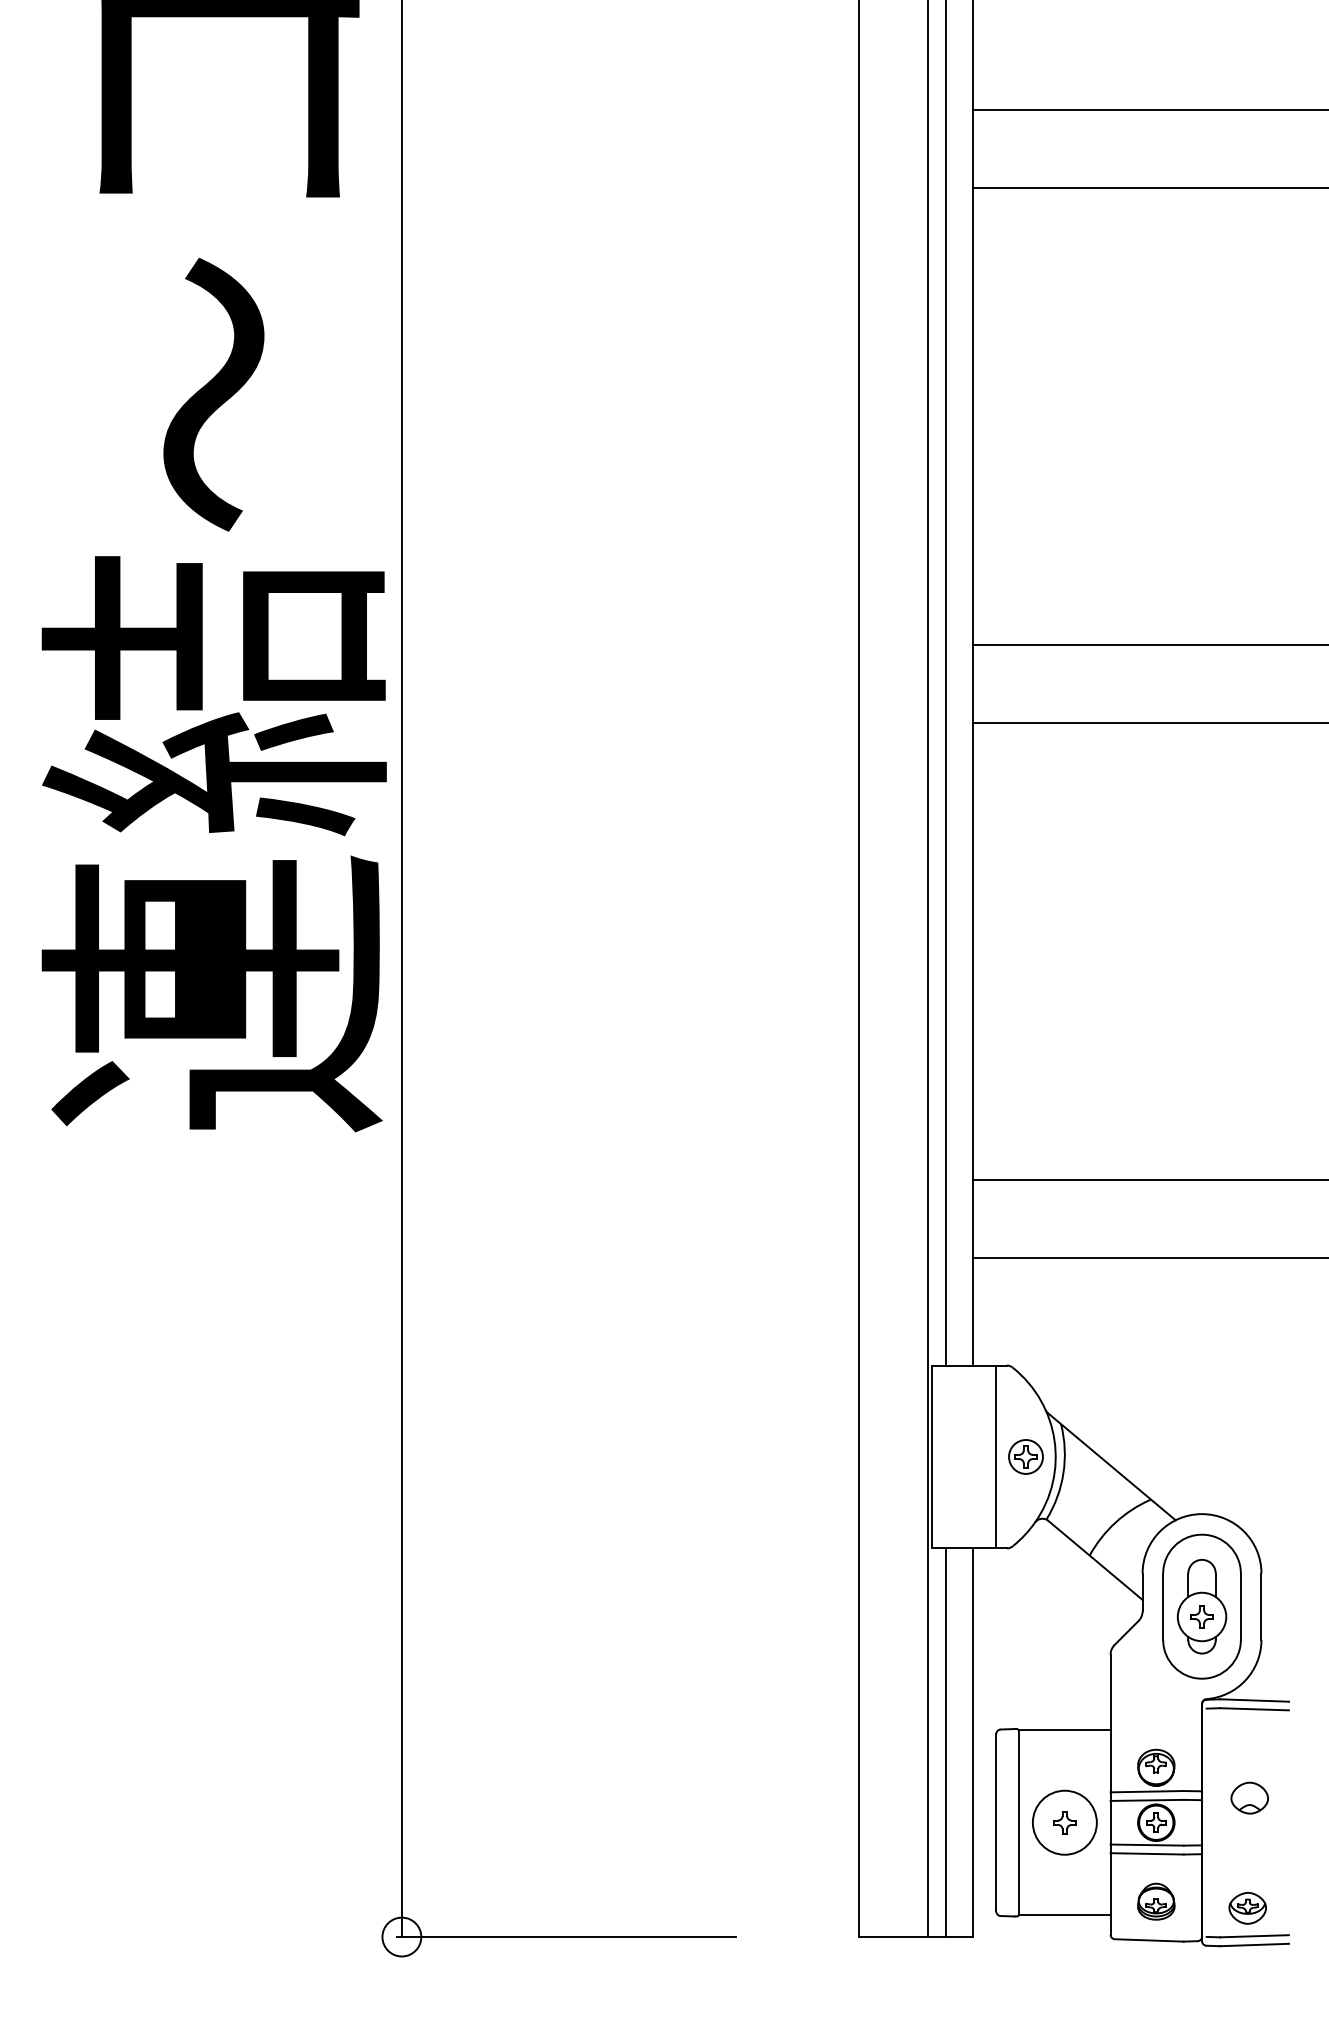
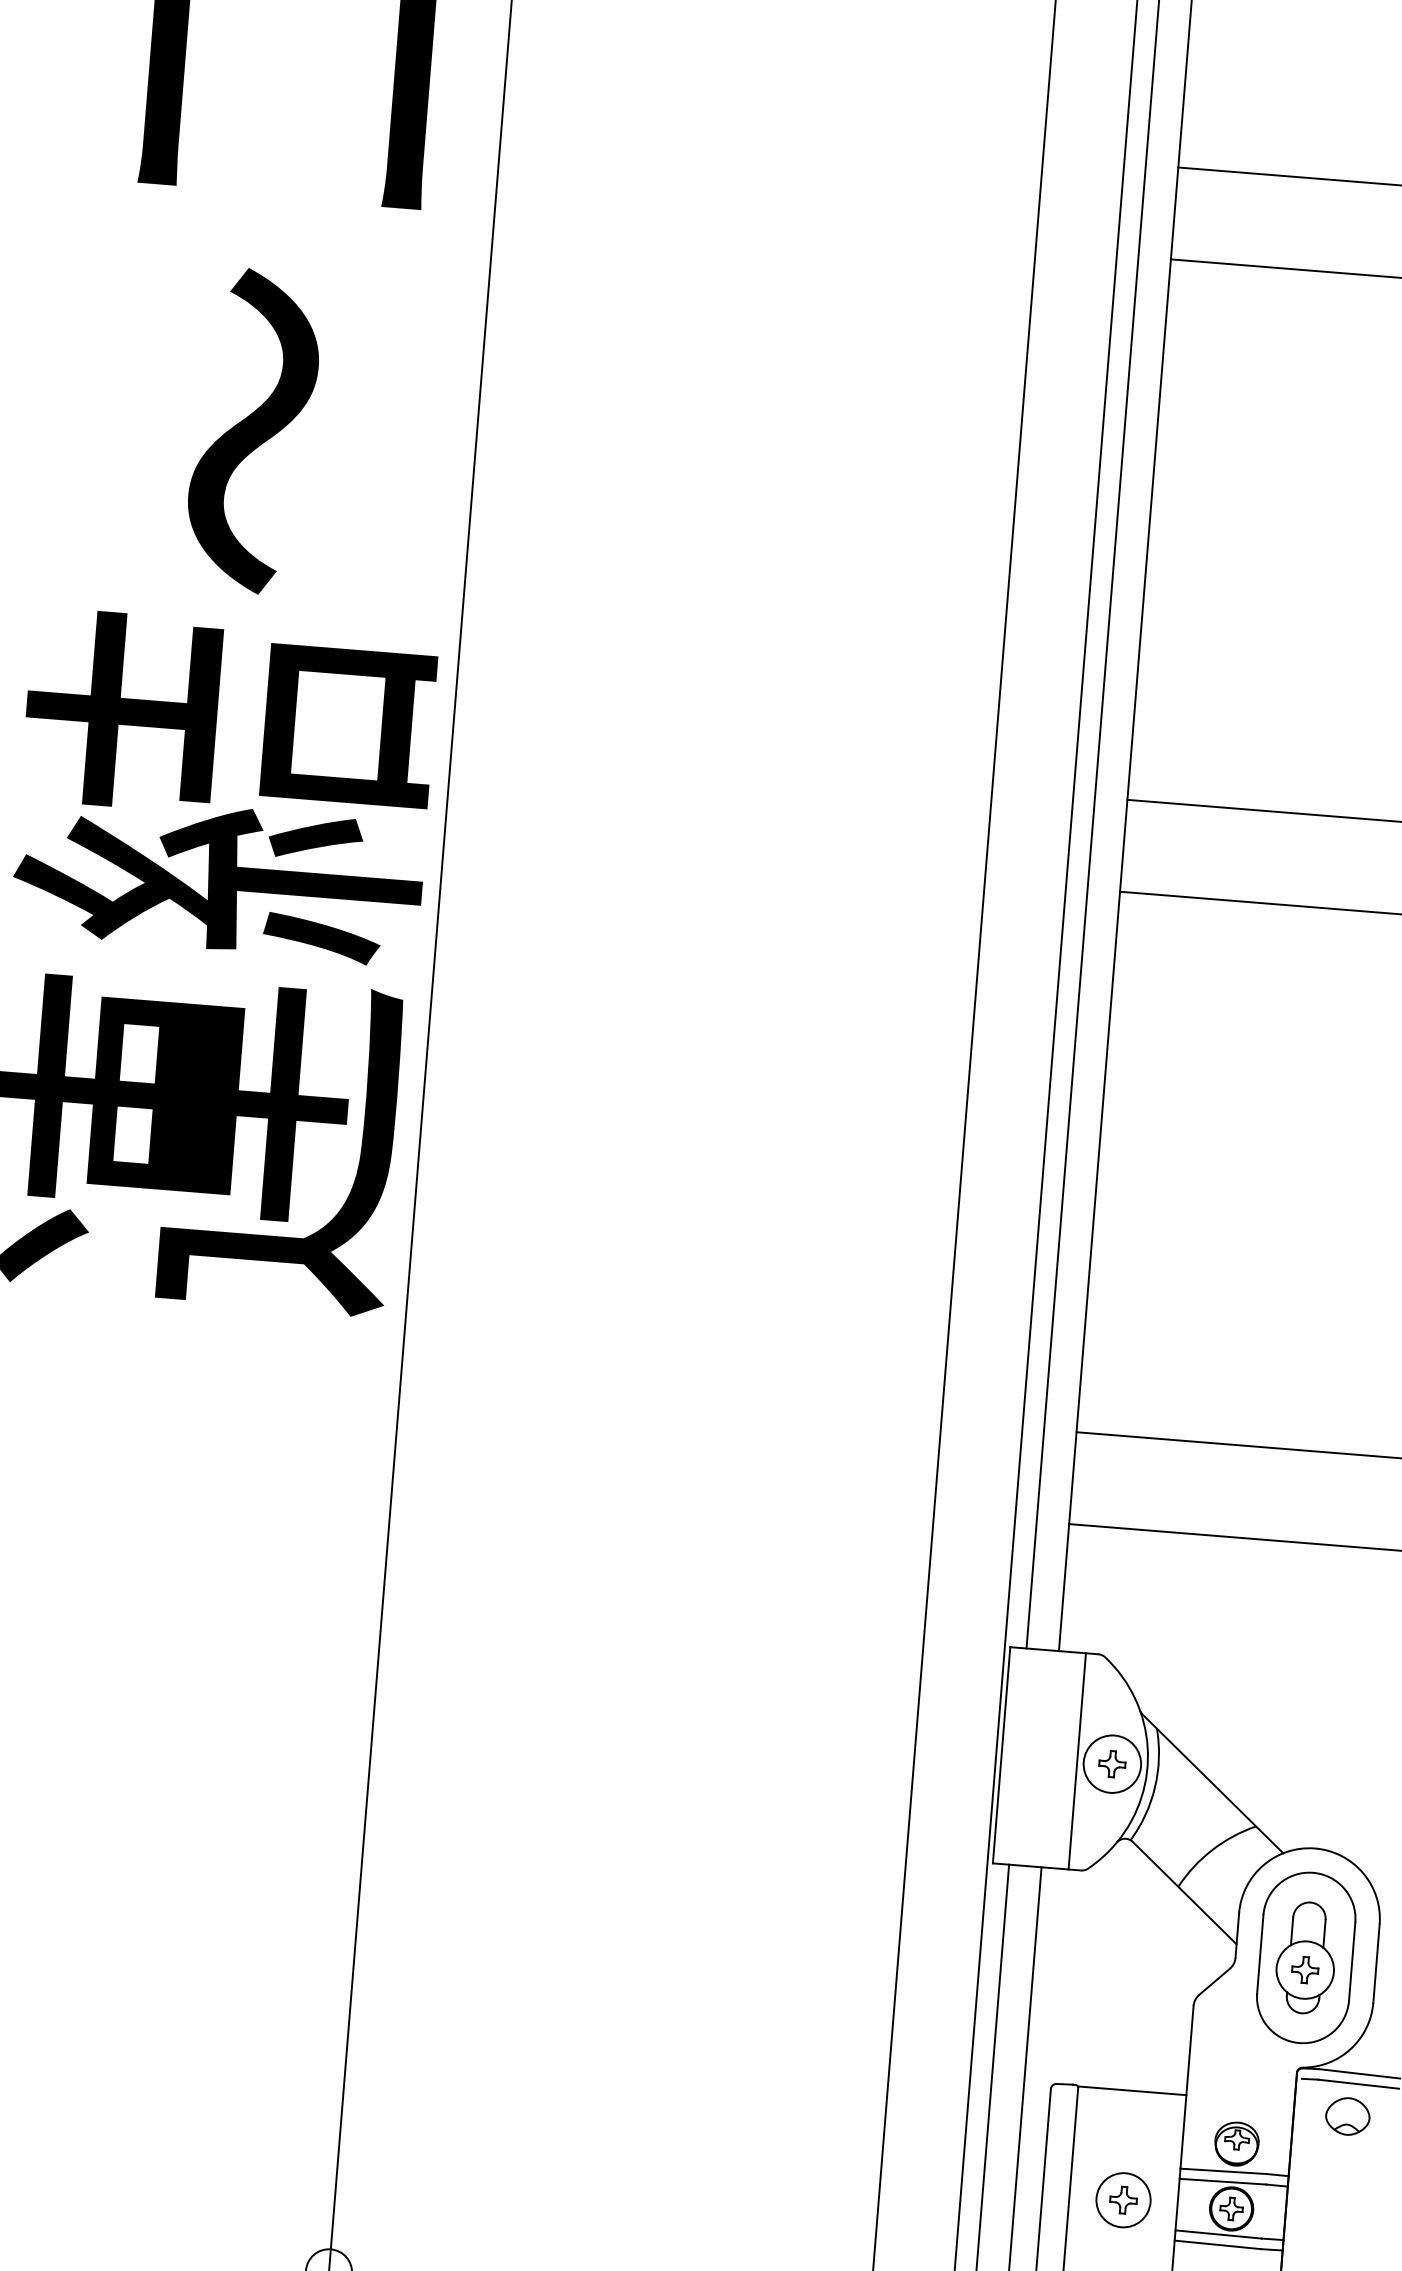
circle: (1025, 1456) -> (1111, 1763), size x1.43
part: (1249, 1797) -> (1347, 2115), moved
circle: (1064, 1822) -> (1123, 2199), size x0.71

